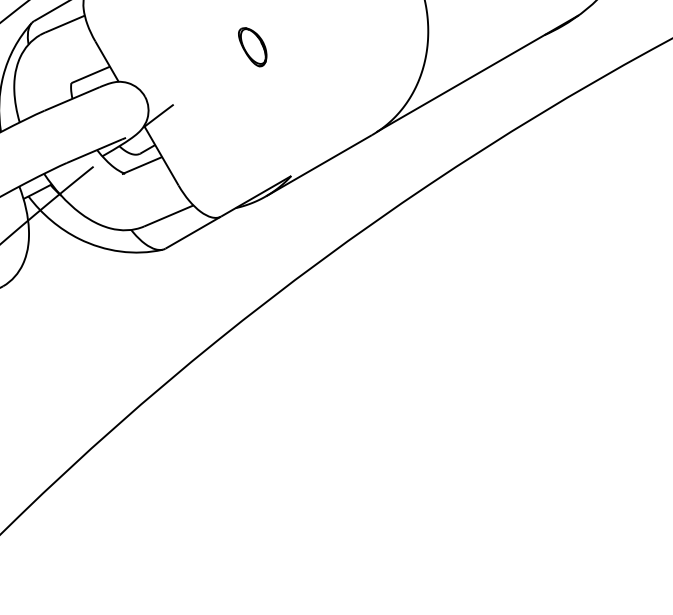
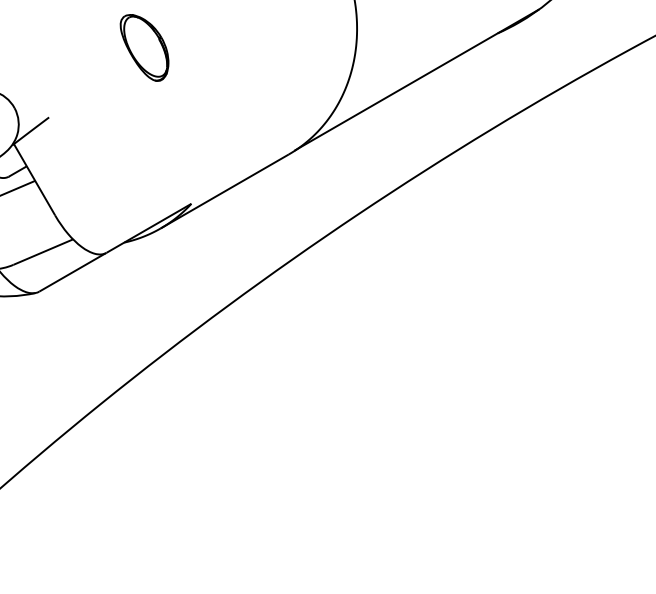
part: (252, 47) -> (144, 48), size x1.43

